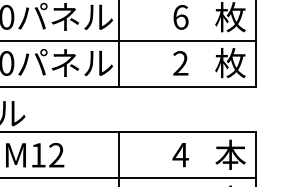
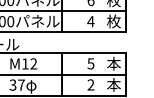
text: (179, 63) -> (90, 21), 2 -> 4
text: (179, 154) -> (90, 63), 4 -> 5

